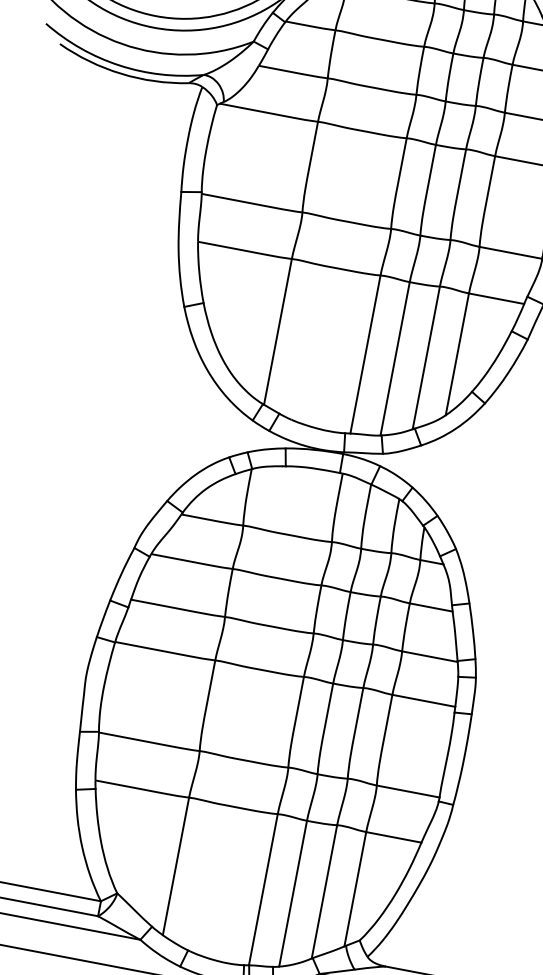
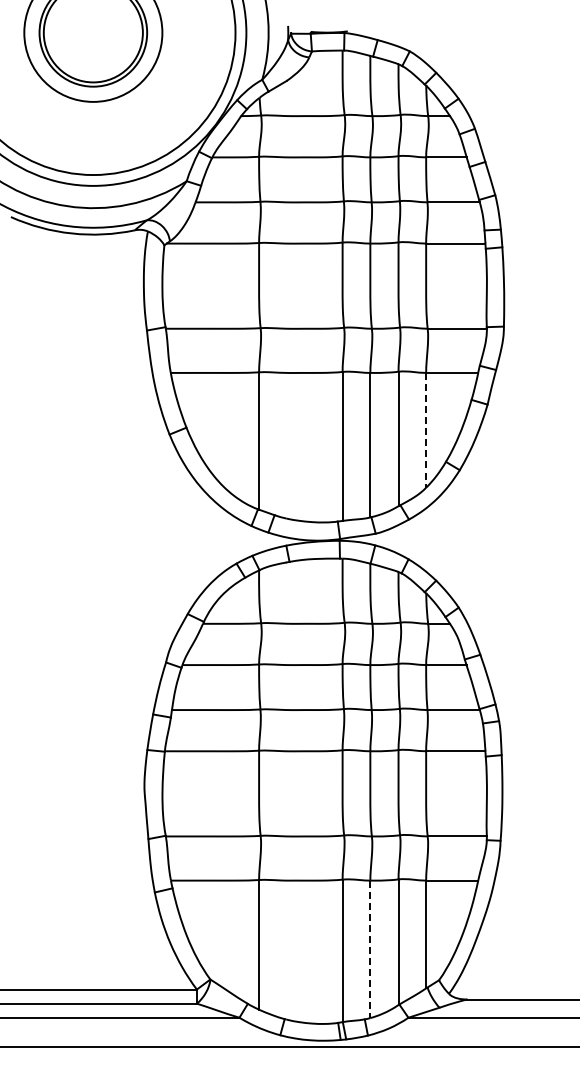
line: (457, 354) -> (426, 430), solid -> dashed
line: (293, 893) -> (370, 949), solid -> dashed

